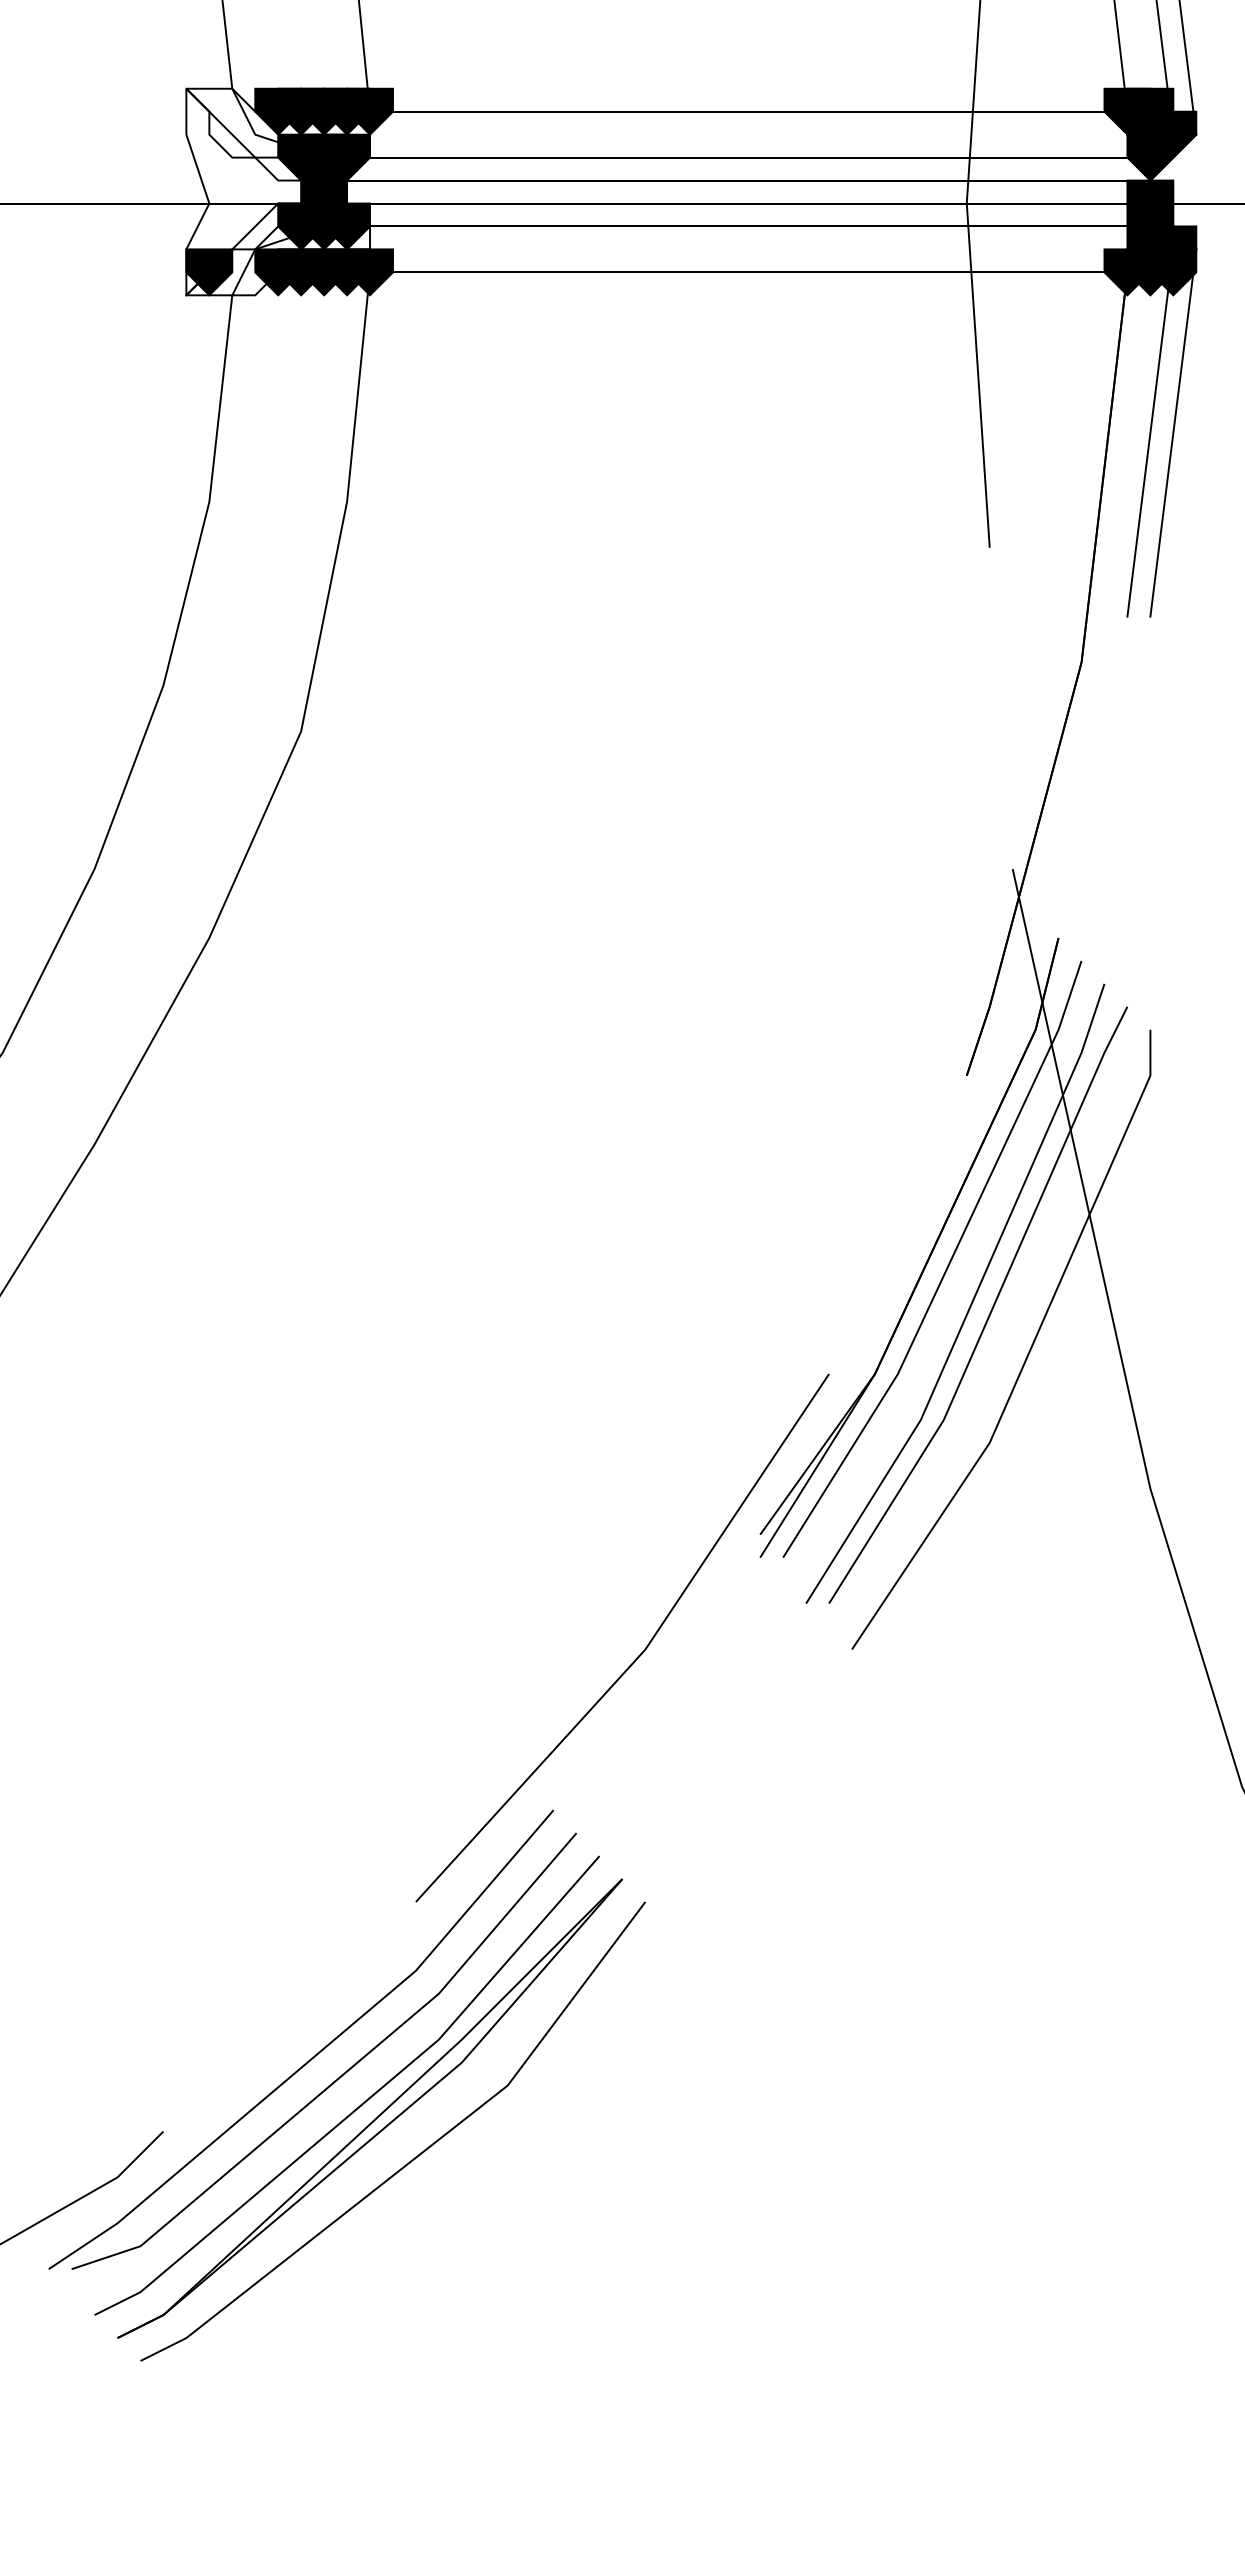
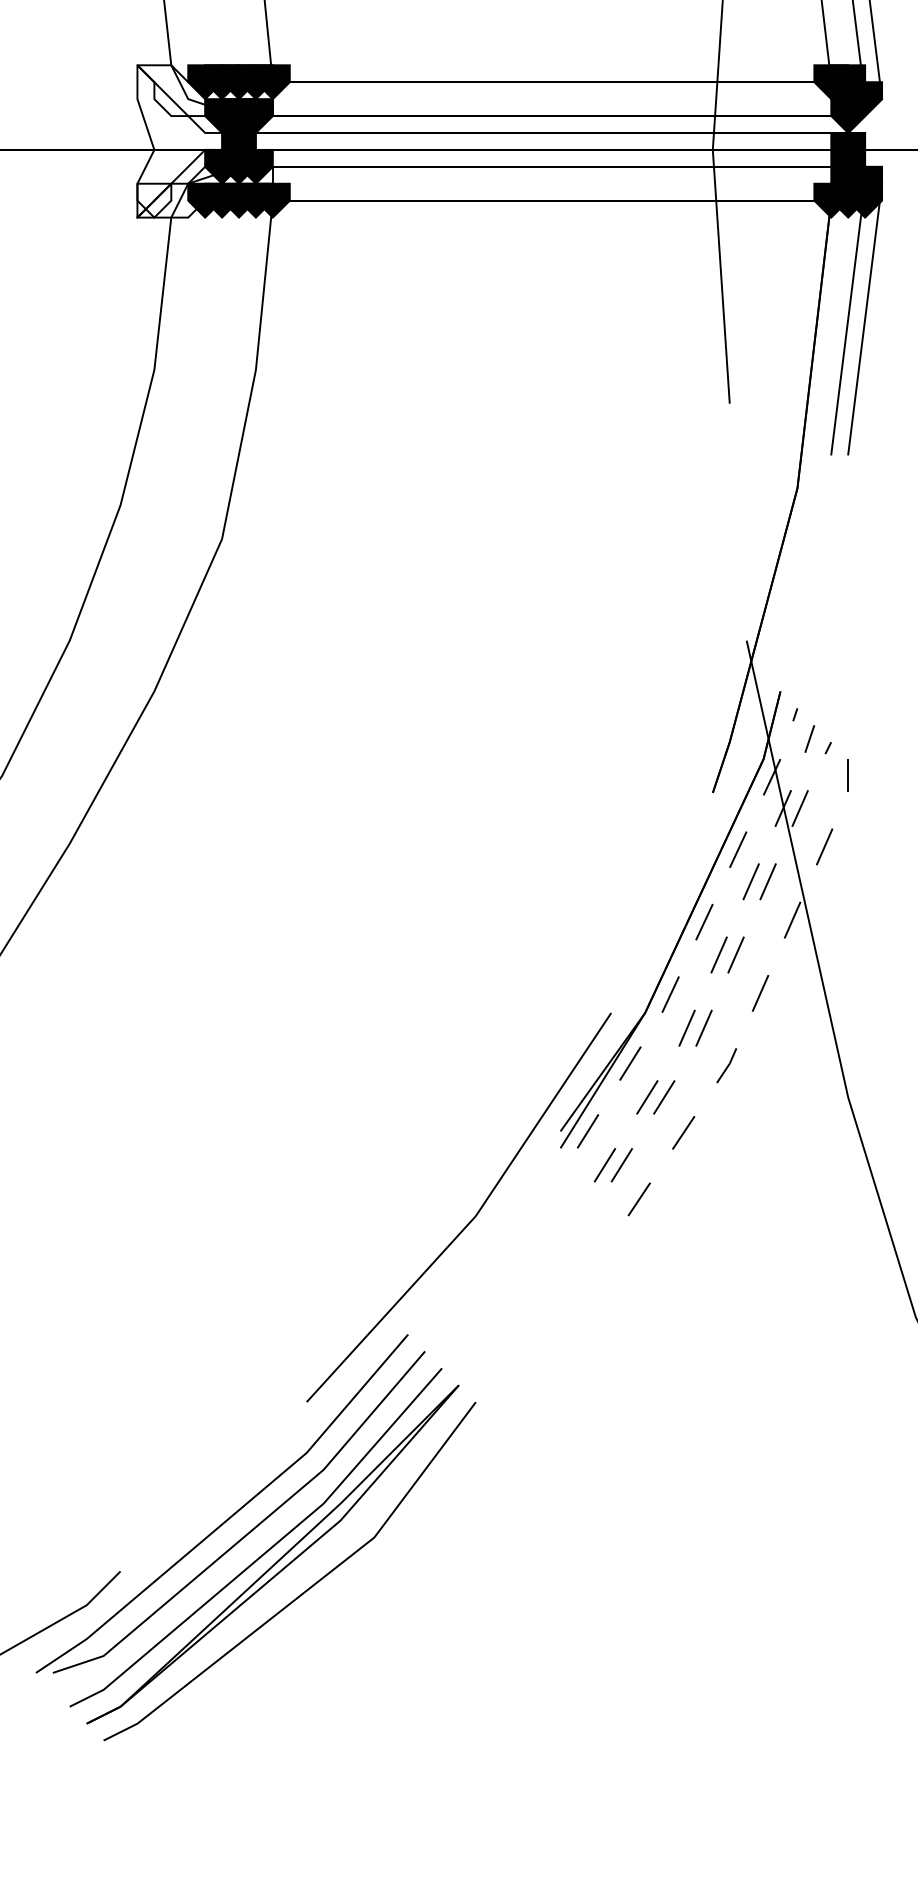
fill: (209, 272) -> (154, 200), removed
line: (947, 1267) -> (698, 934), solid -> dashed
line: (972, 1301) -> (717, 959), solid -> dashed
line: (991, 1311) -> (731, 966), solid -> dashed
line: (1029, 1352) -> (759, 997), solid -> dashed

